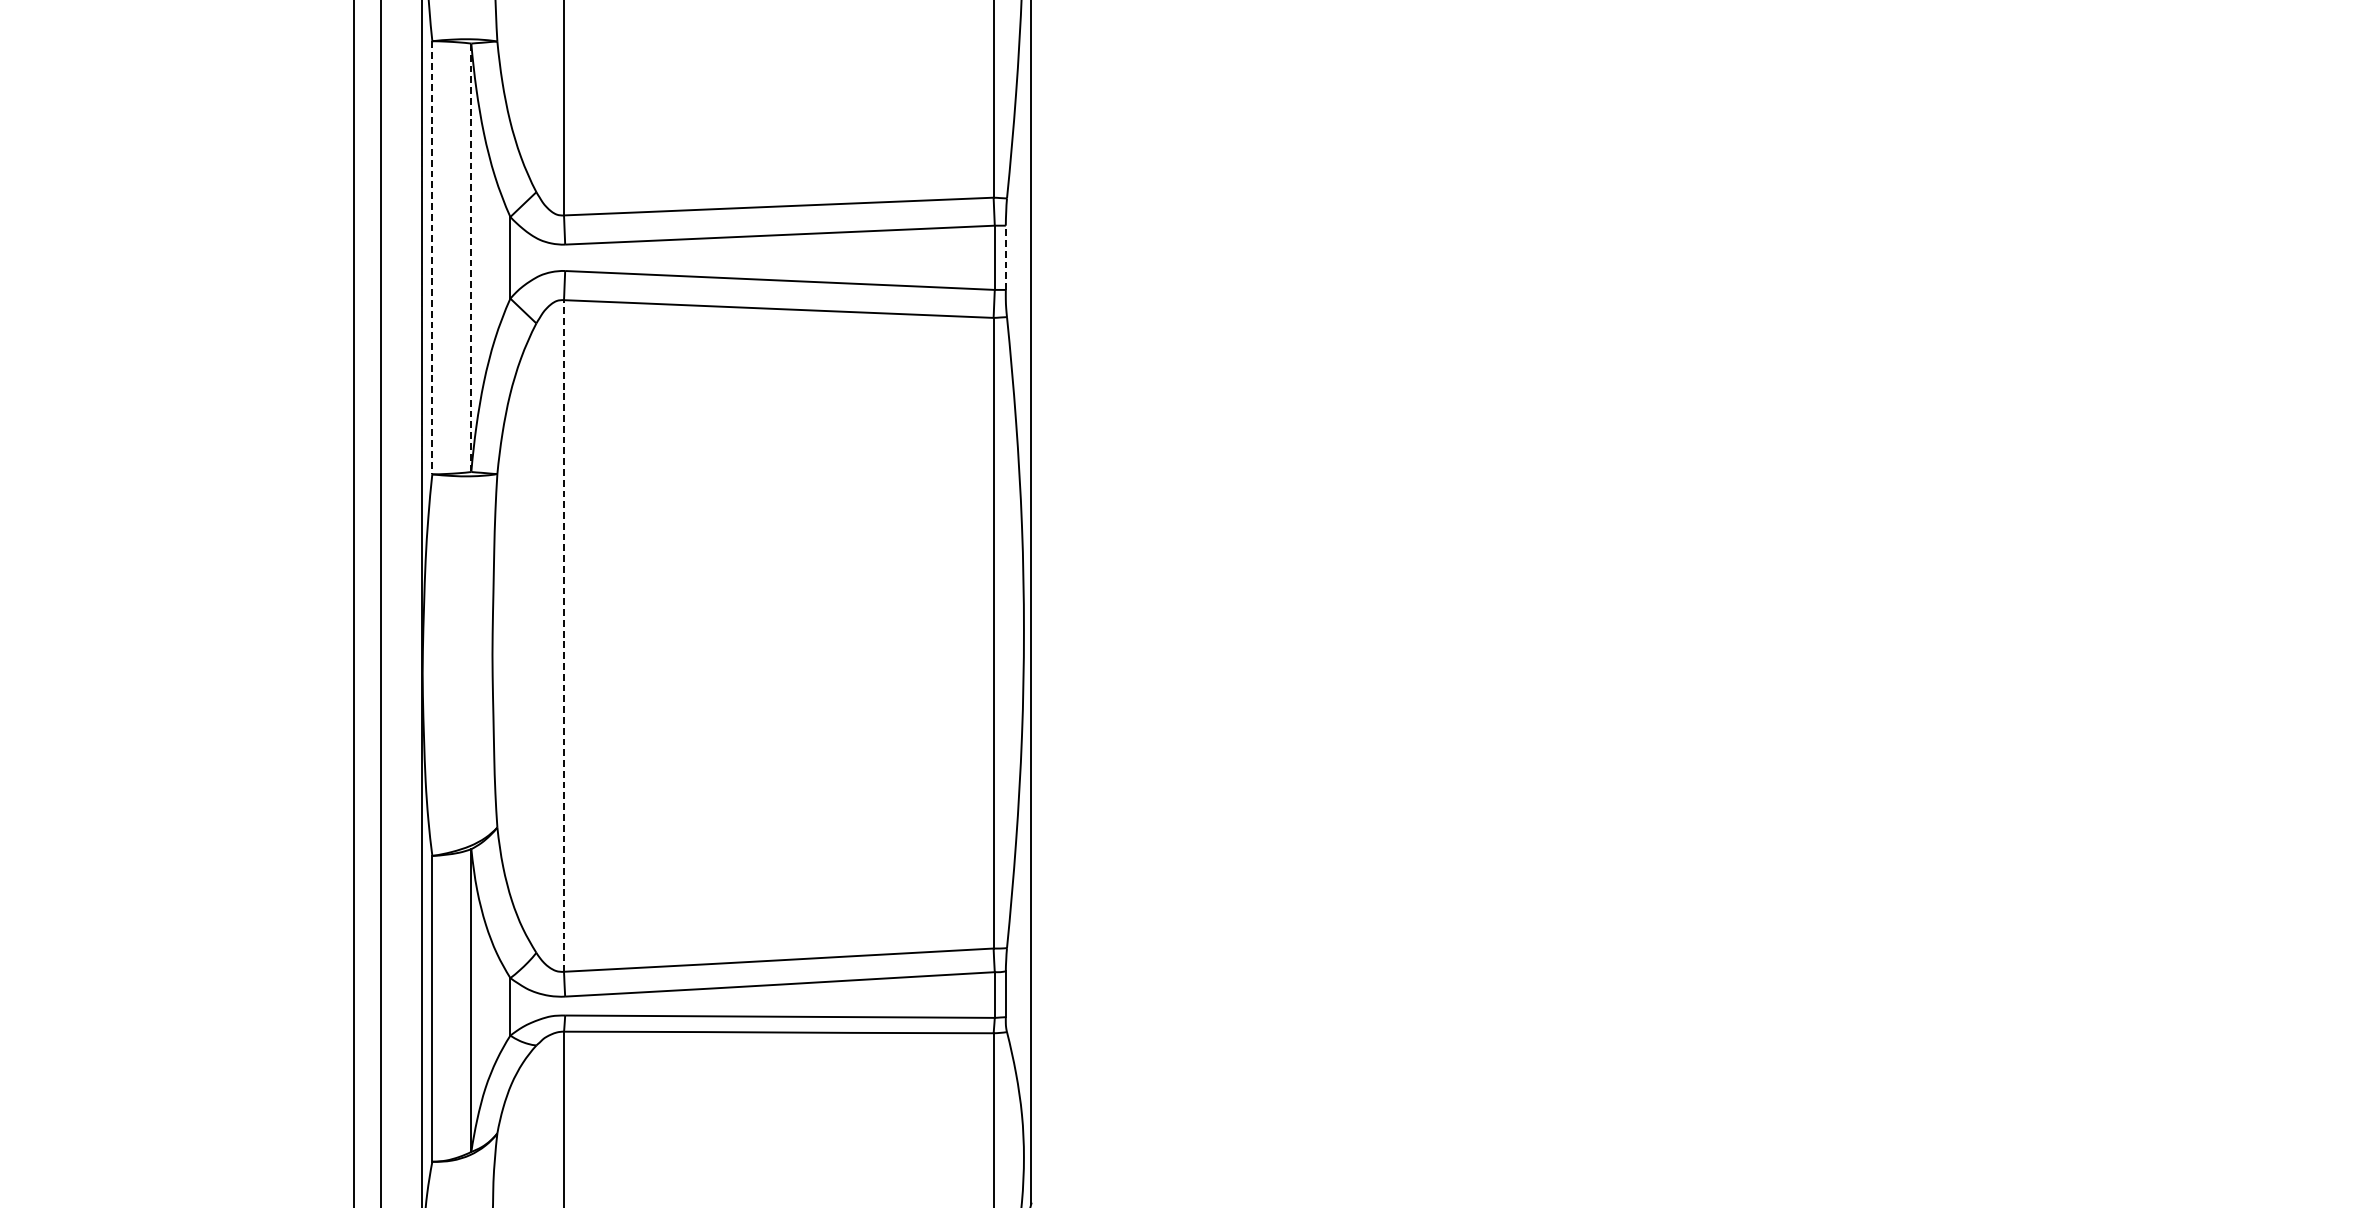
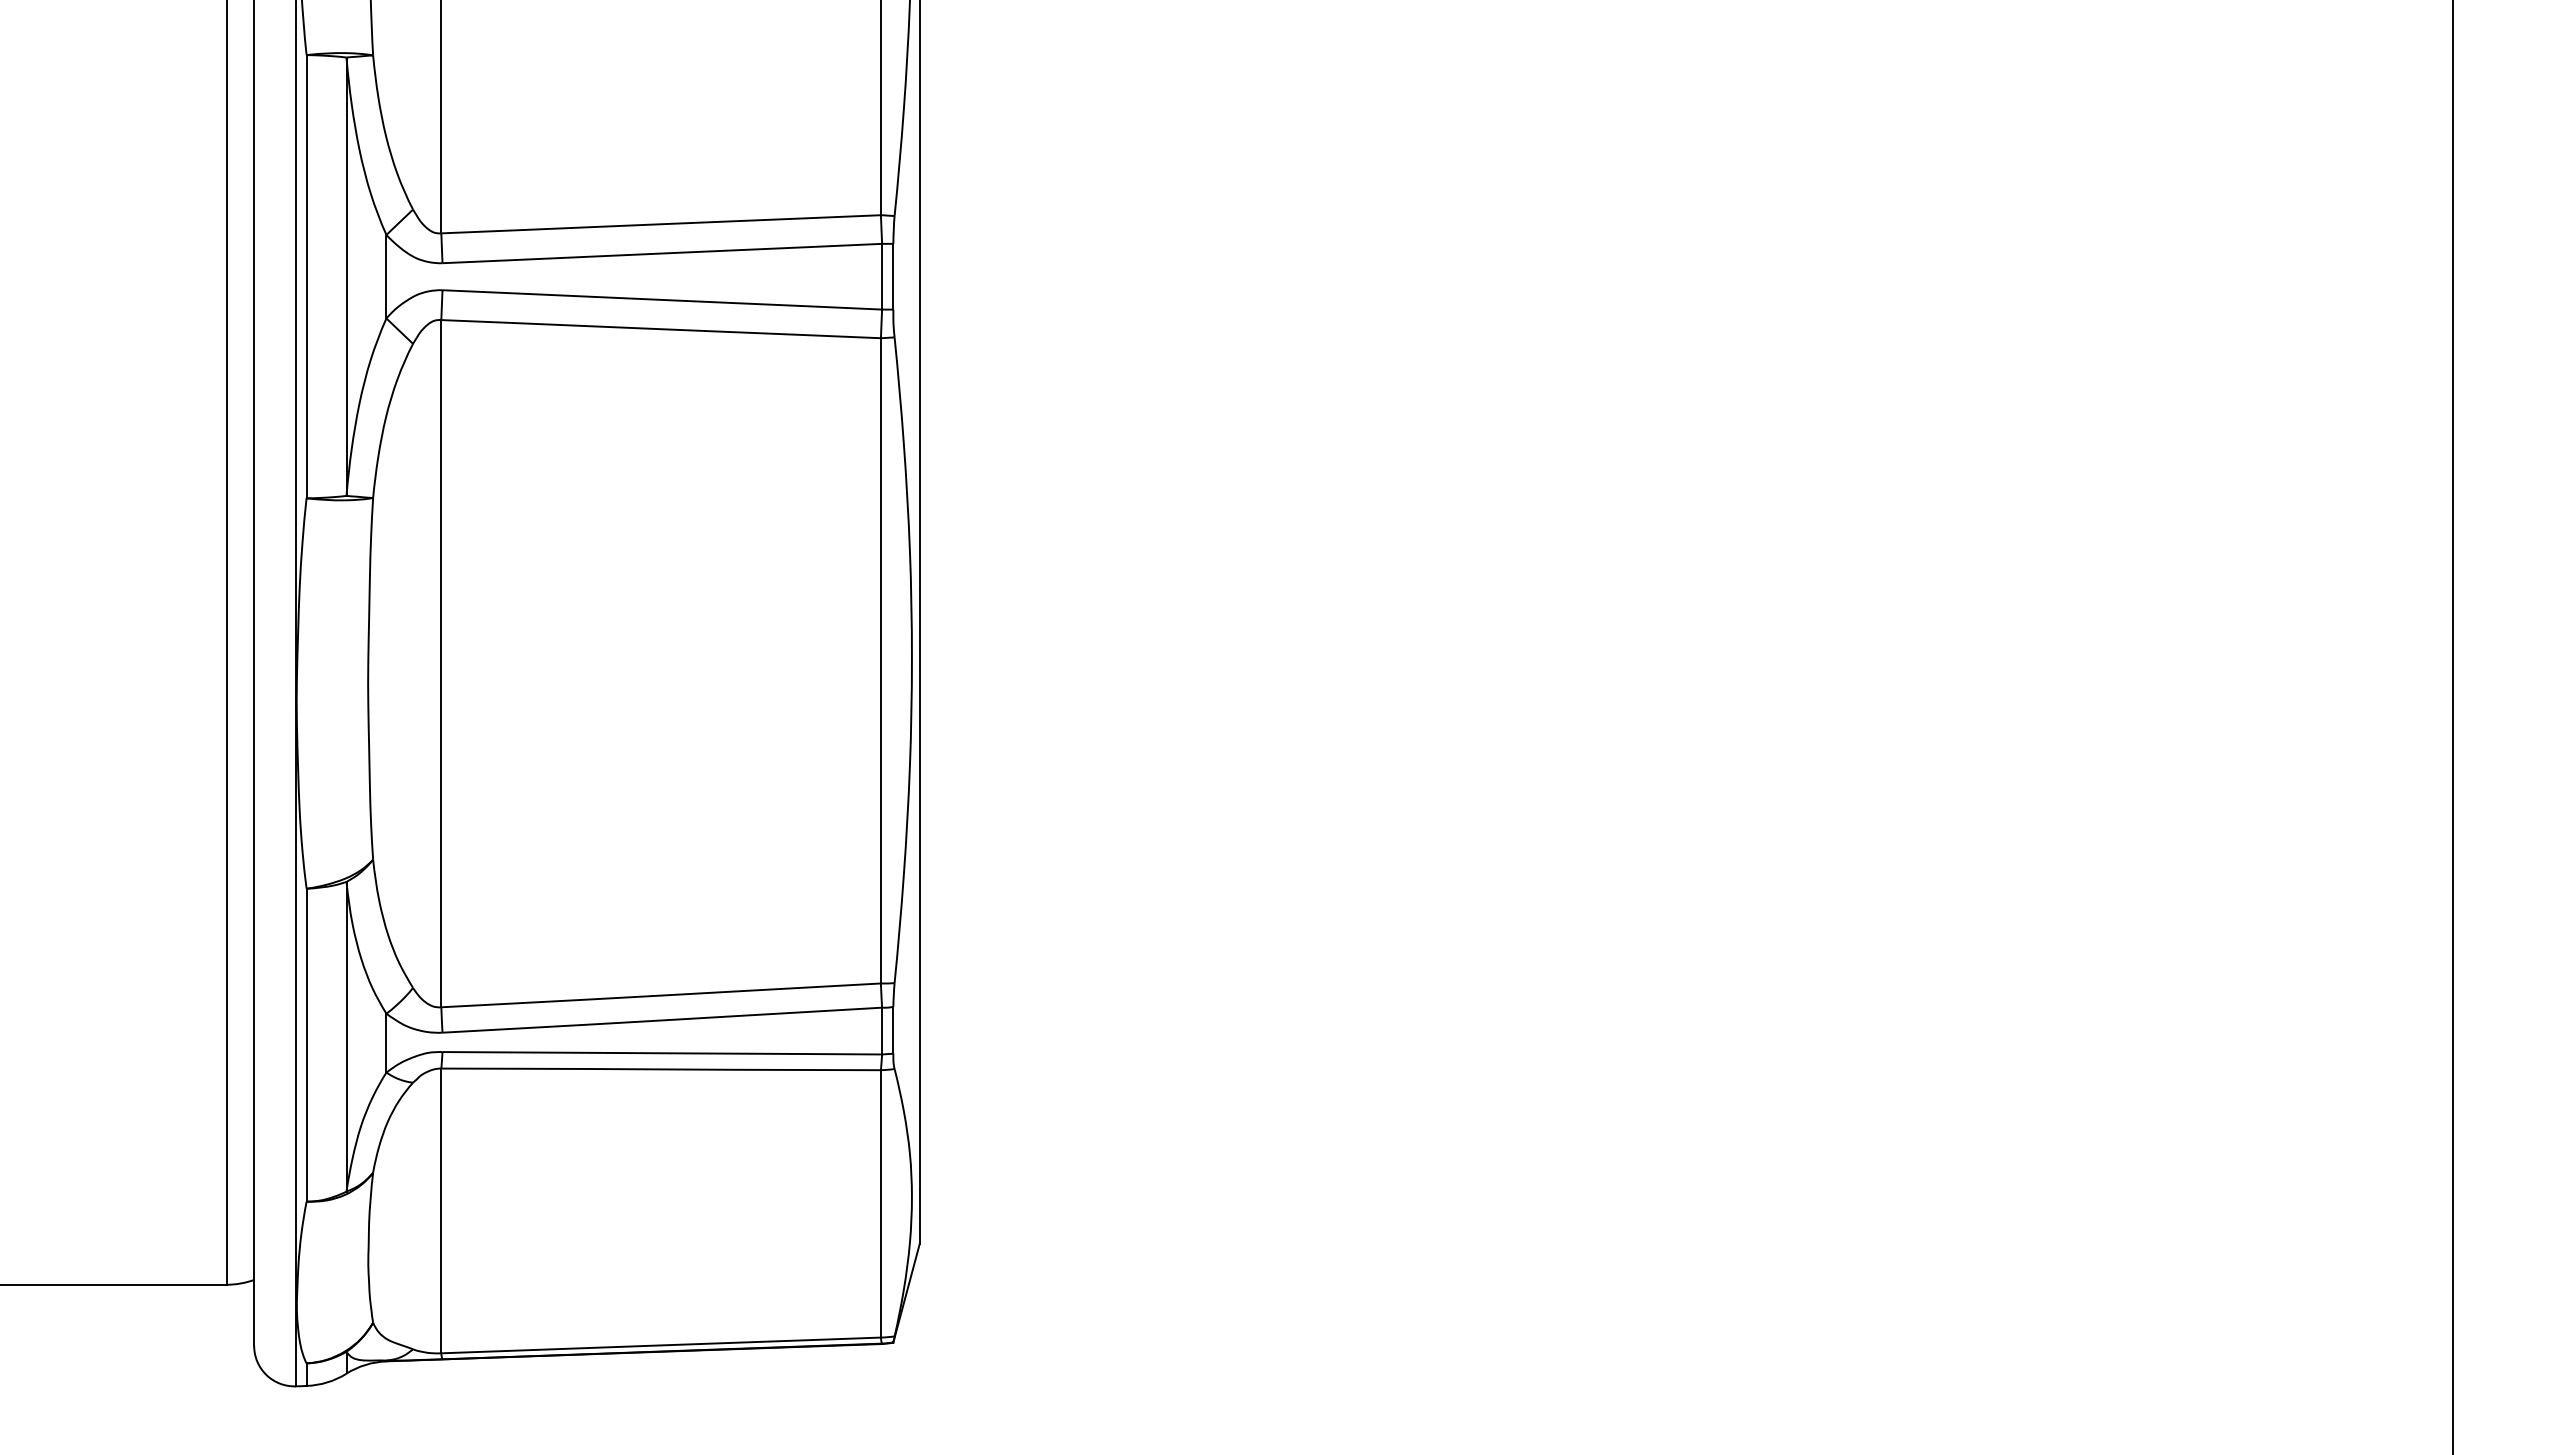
line: (471, 257) -> (346, 276), dashed -> solid
line: (1005, 257) -> (893, 276), dashed -> solid
line: (432, 258) -> (306, 277), dashed -> solid
line: (564, 635) -> (441, 663), dashed -> solid

